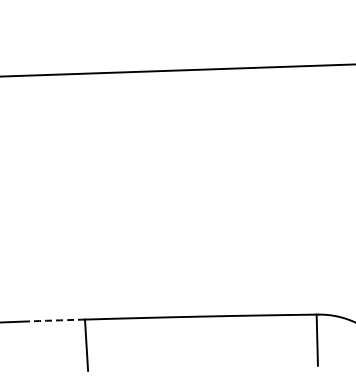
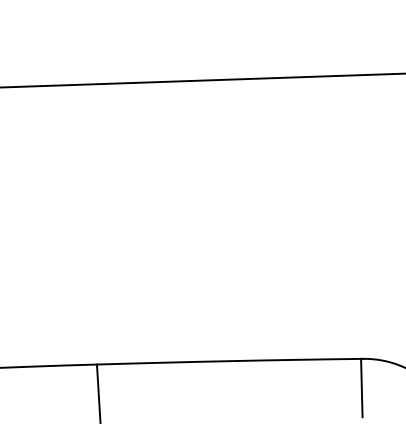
arc: (56, 320) -> (64, 365), dashed -> solid

